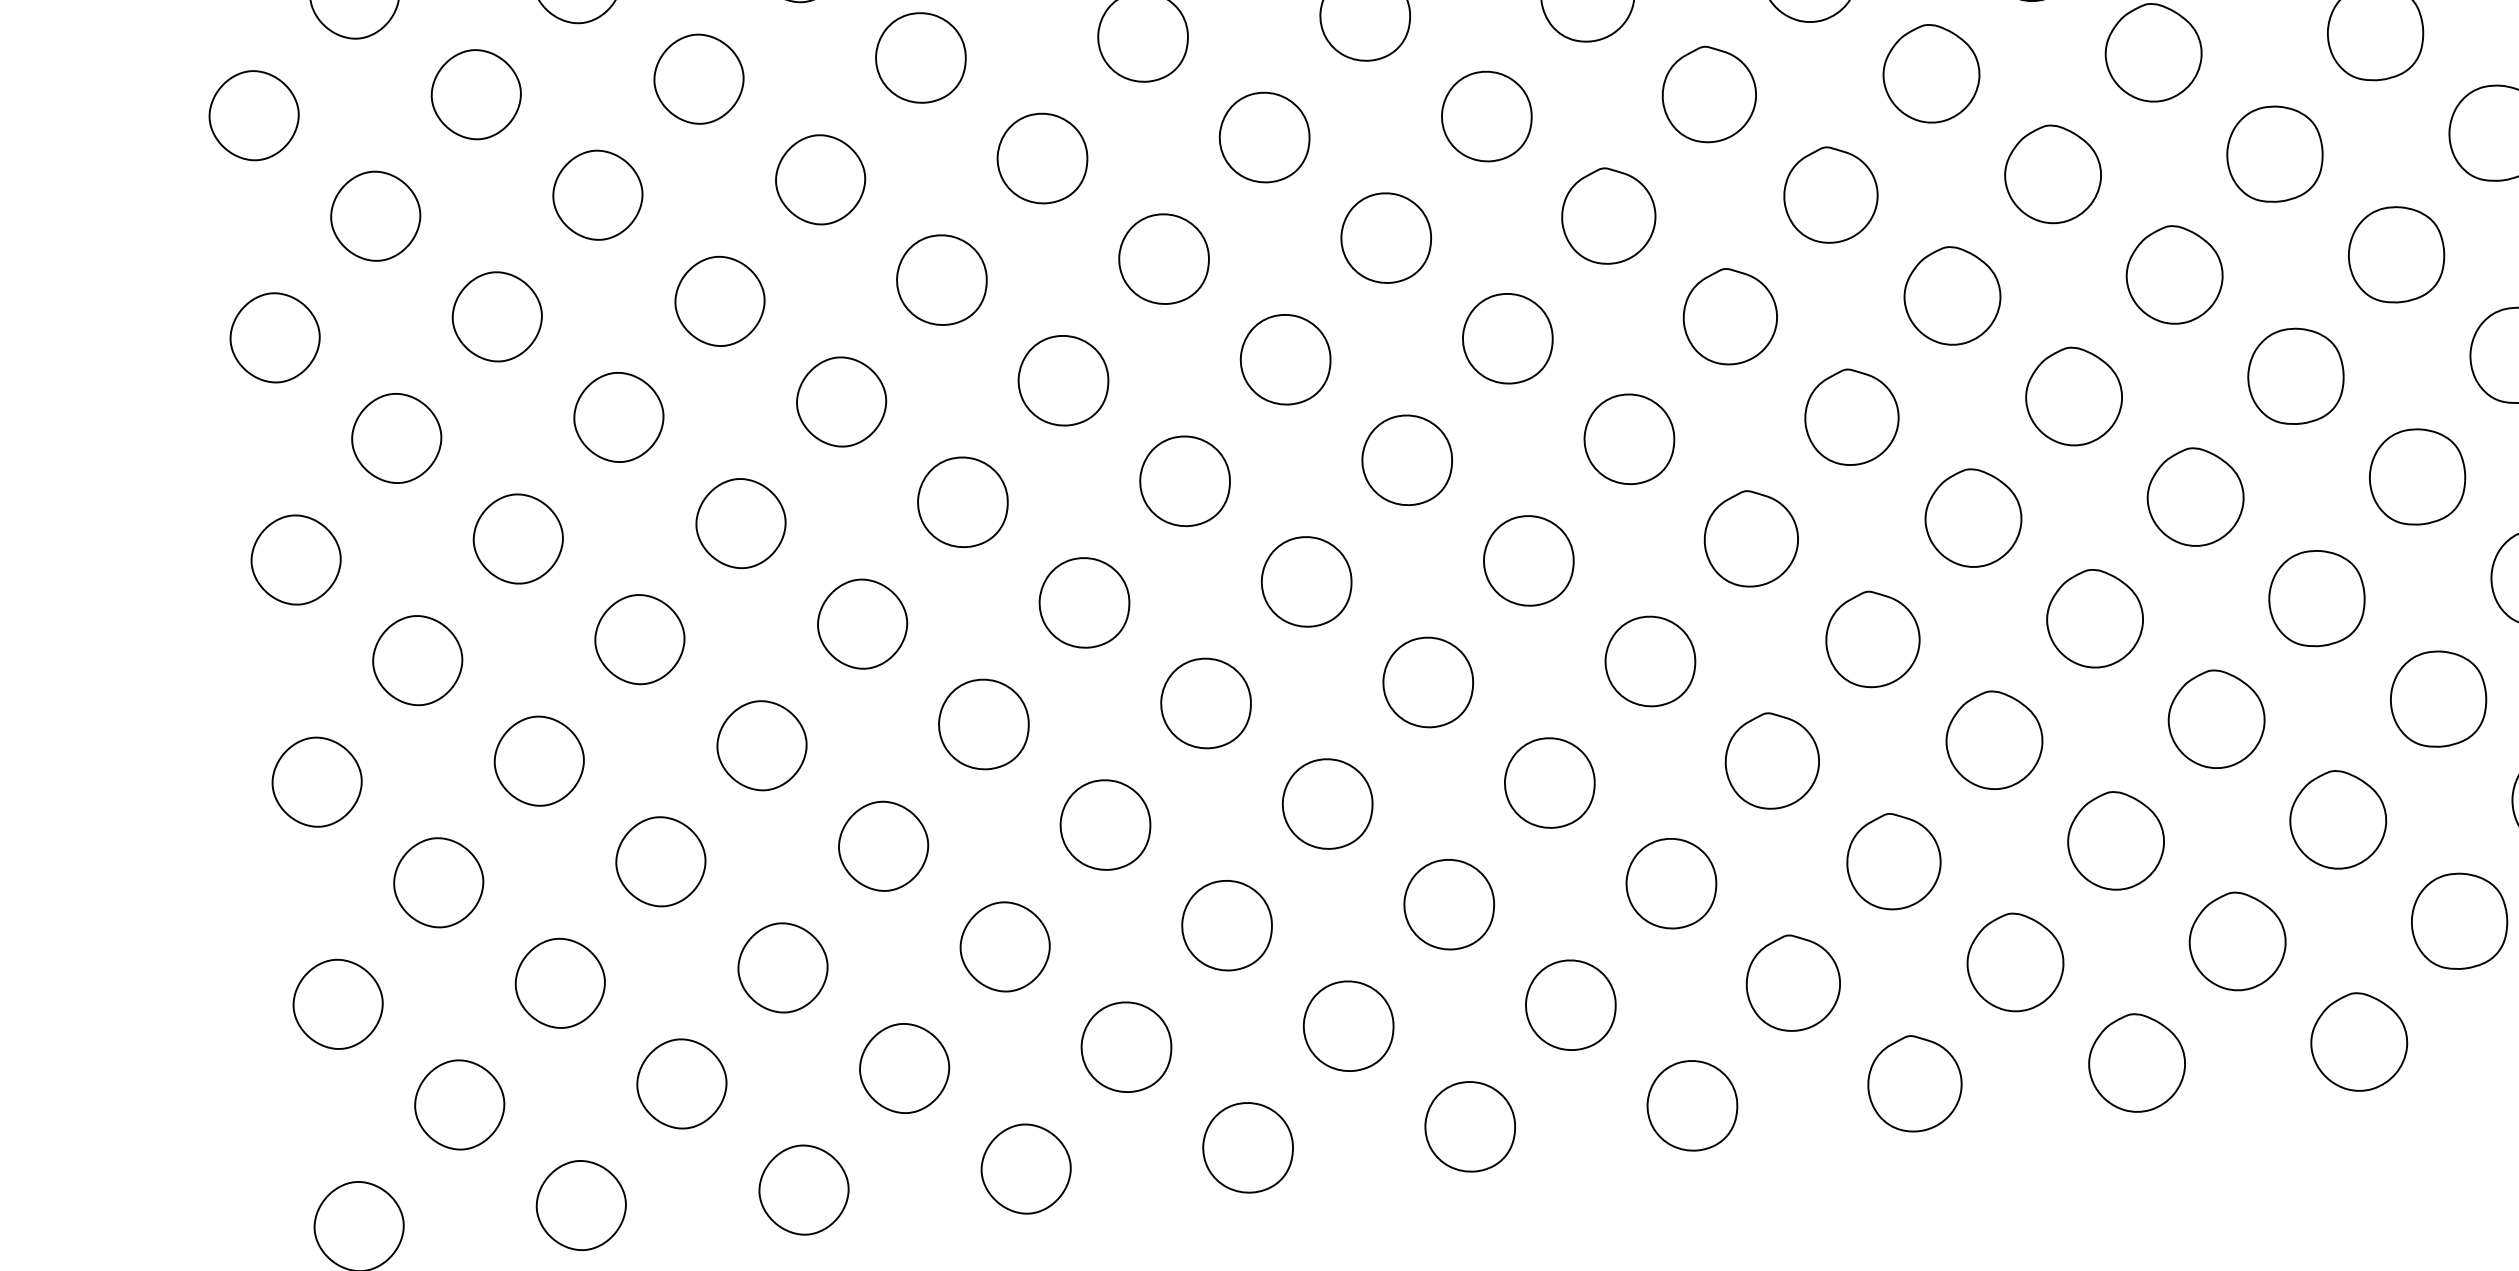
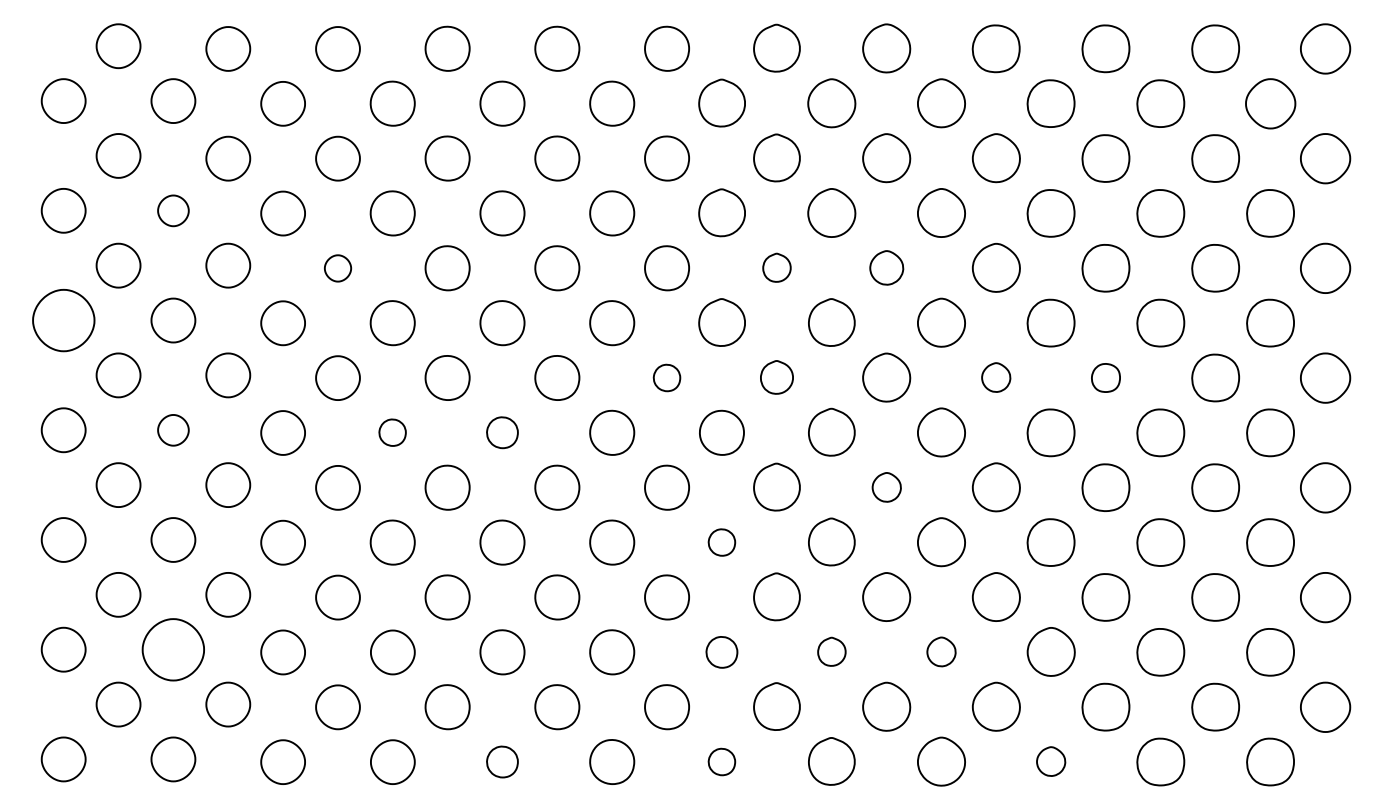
part: (1930, 72) -> (886, 267), size x0.7
part: (476, 94) -> (173, 210), size x0.7
part: (1708, 94) -> (776, 267), size x0.6
part: (819, 180) -> (337, 268), size x0.6
part: (2395, 253) -> (1105, 377), size x0.6
part: (2172, 274) -> (995, 377), size x0.6
part: (1729, 316) -> (776, 377), size x0.7
part: (274, 337) -> (63, 320), size x1.4
part: (1506, 337) -> (666, 377), size x0.6
part: (1185, 480) -> (502, 432), size x0.7
part: (962, 501) -> (392, 432), size x0.6
part: (1973, 518) -> (886, 487), size x0.6
part: (518, 539) -> (173, 430), size x0.7
part: (1649, 661) -> (721, 542), size x0.6
part: (2115, 839) -> (941, 651), size x0.6
part: (1893, 861) -> (831, 651), size x0.6
part: (1670, 884) -> (721, 652), size x0.7
part: (560, 982) -> (173, 649), size x1.4
part: (2357, 1041) -> (1050, 761), size x0.6
part: (1691, 1104) -> (721, 761), size x0.6
part: (1248, 1146) -> (502, 761), size x0.7

